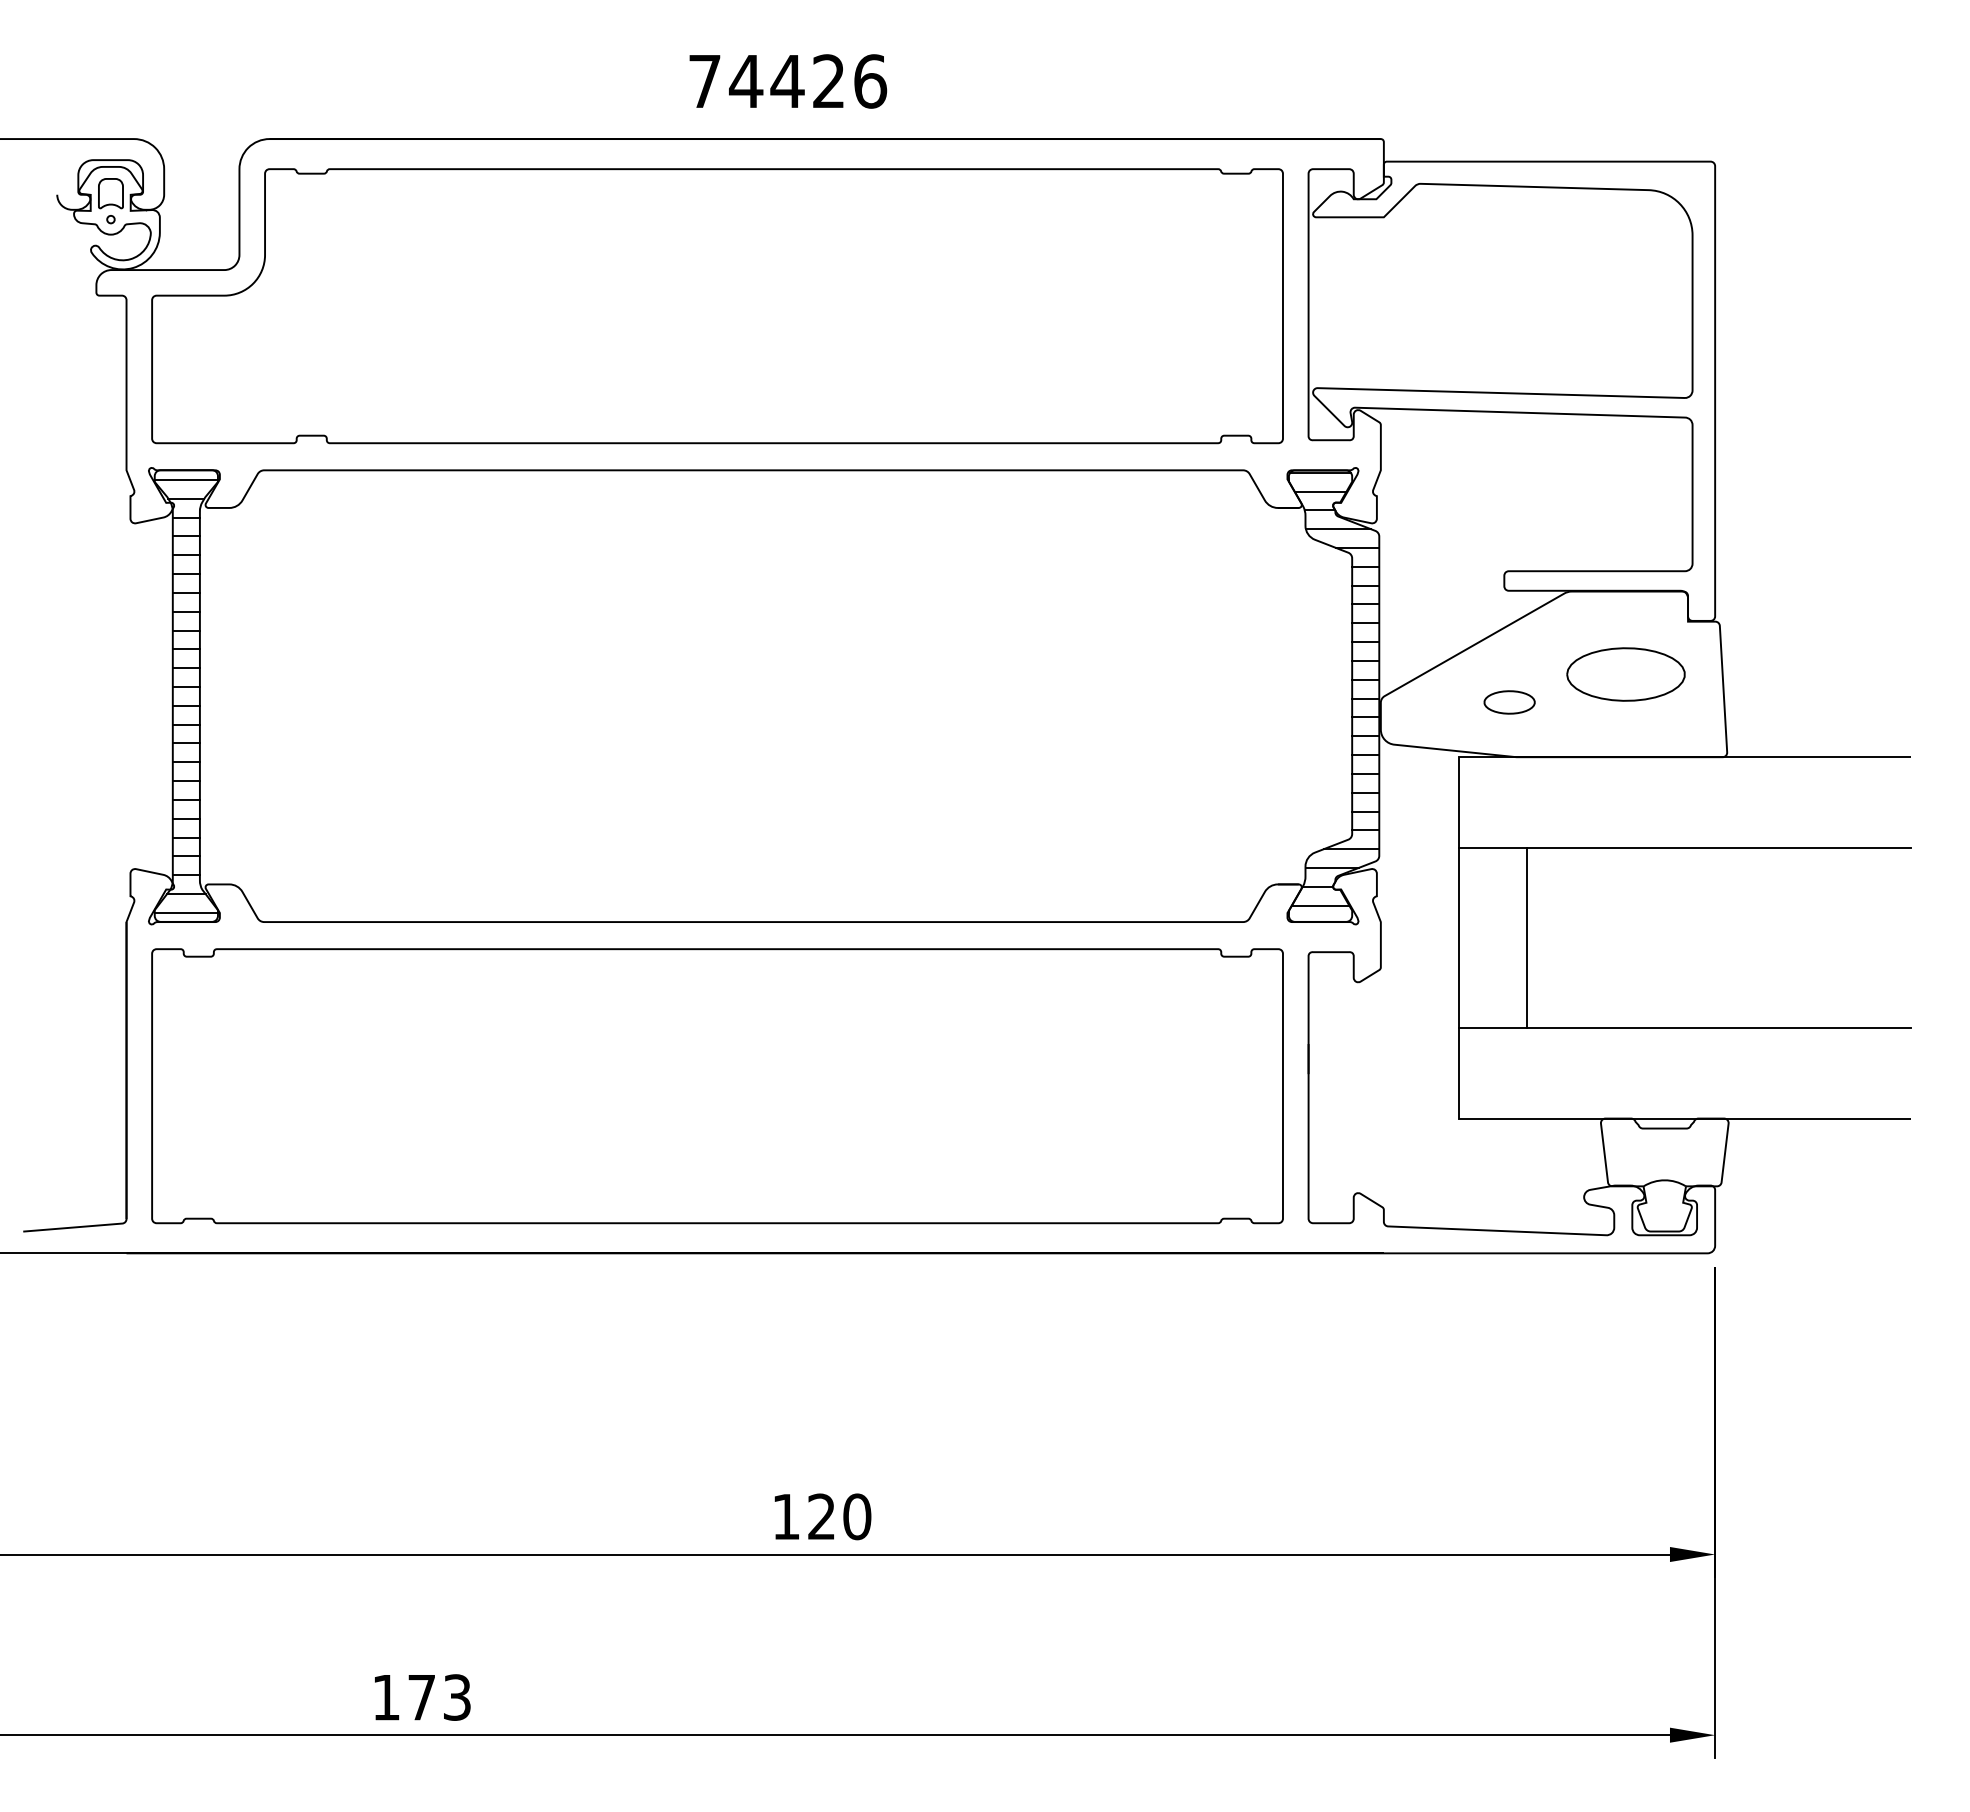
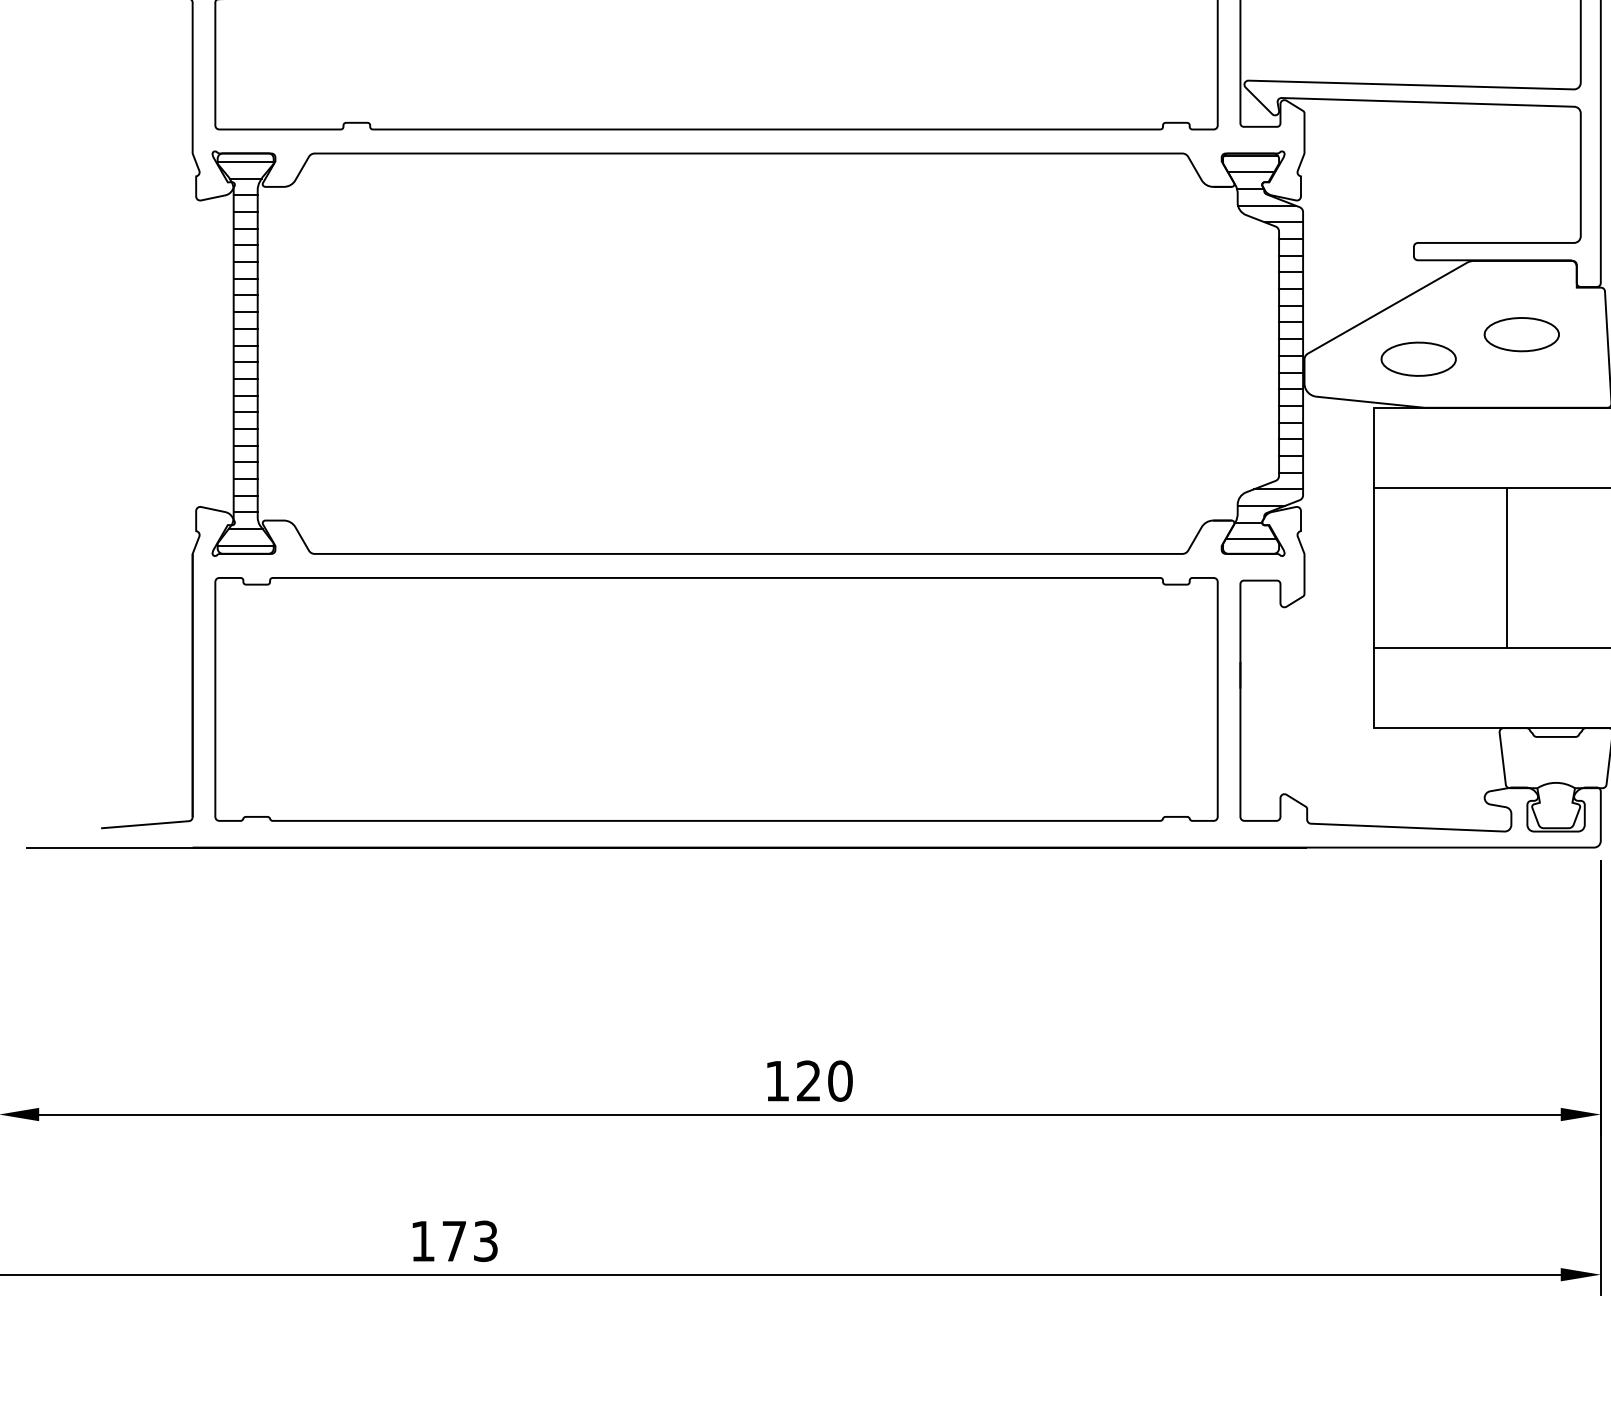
part: (1625, 674) -> (1521, 334), size x0.71
part: (1509, 702) -> (1418, 359), size x1.67
line: (1526, 937) -> (1507, 567), moved

